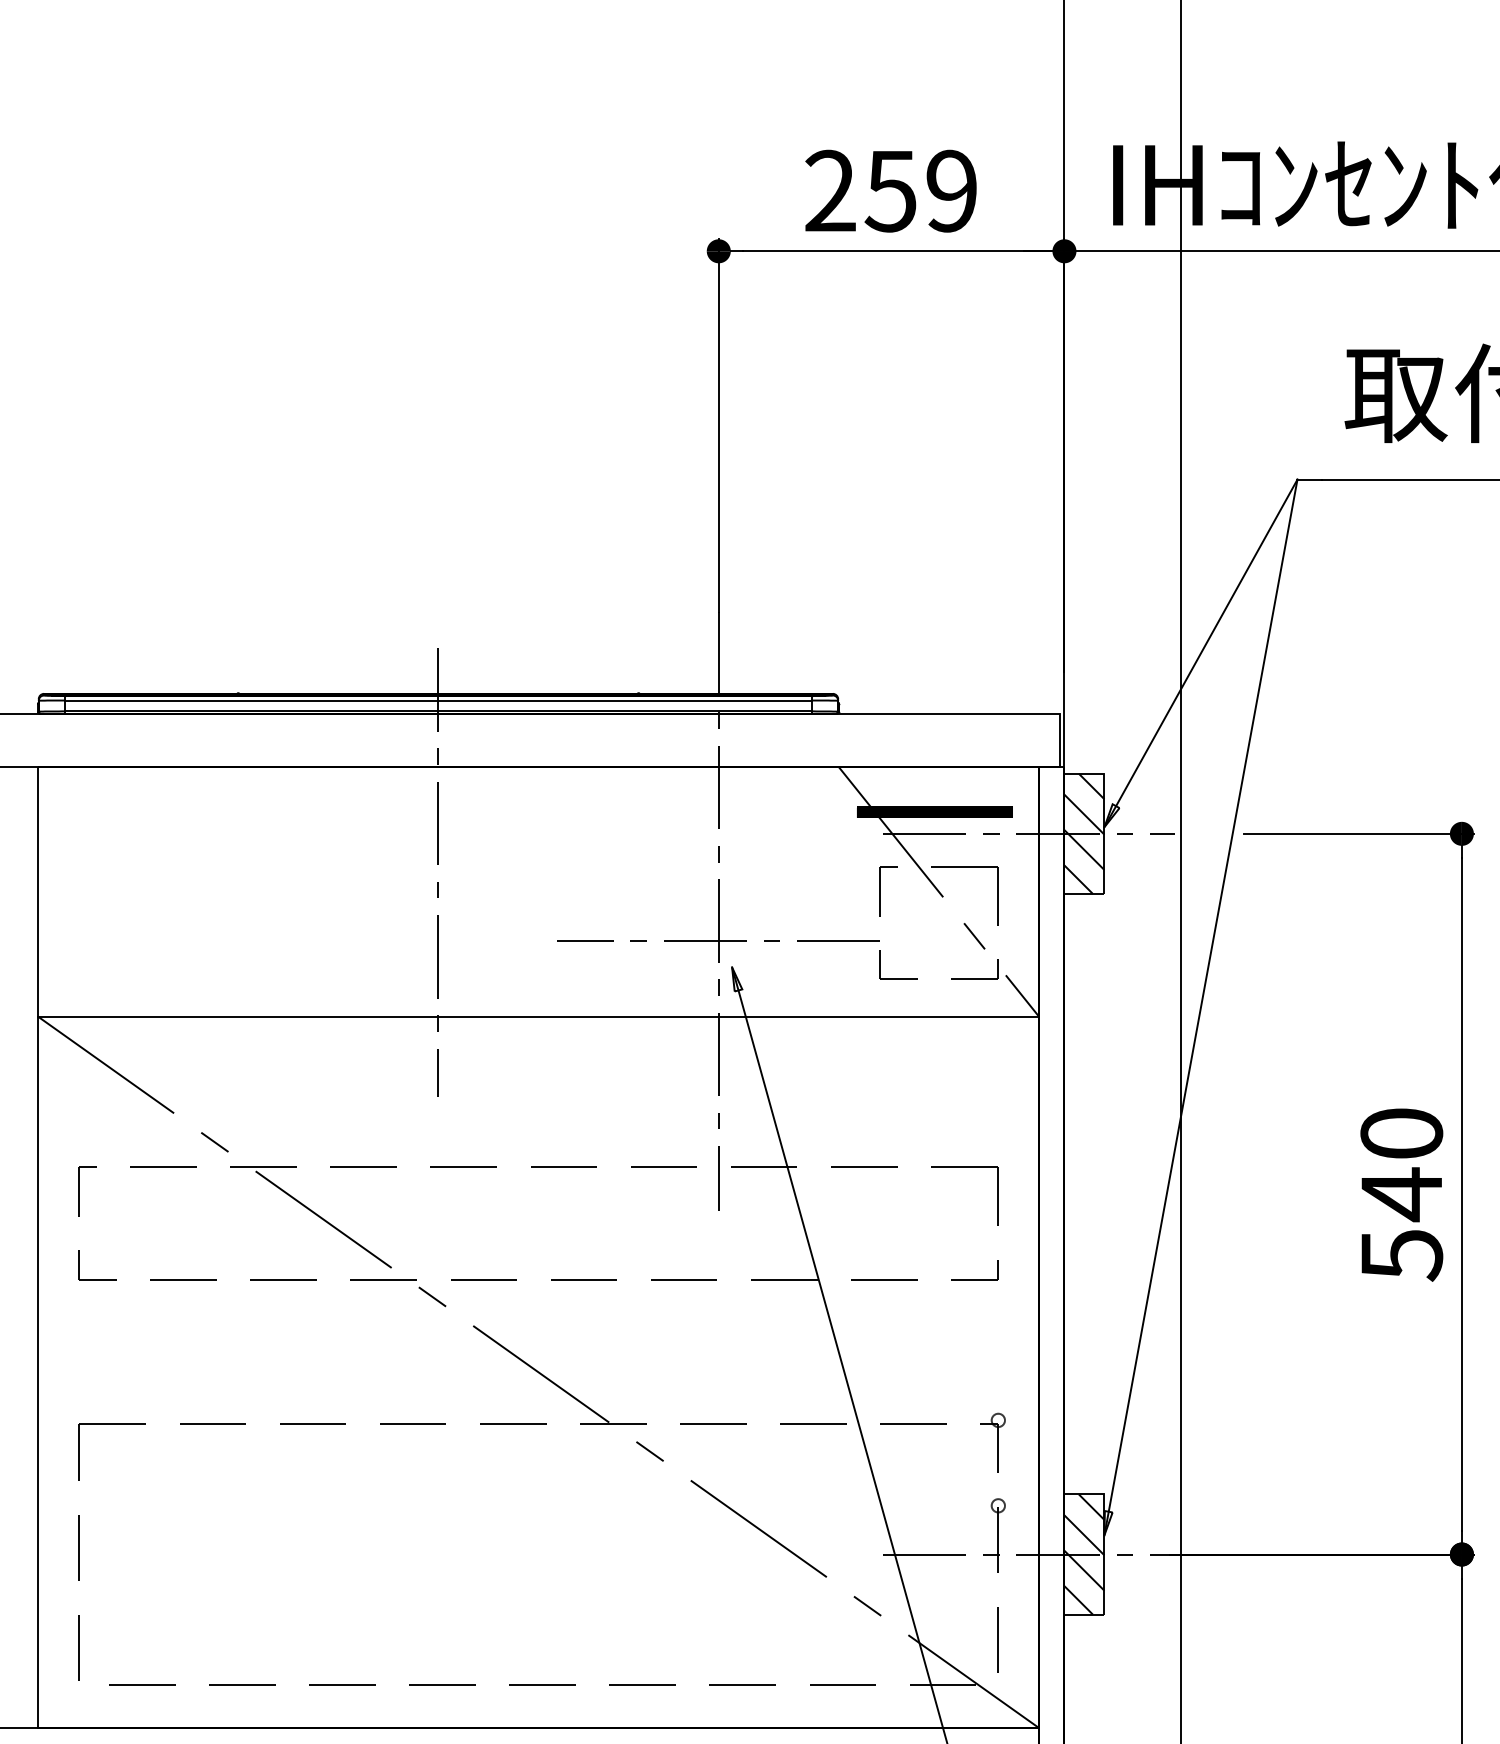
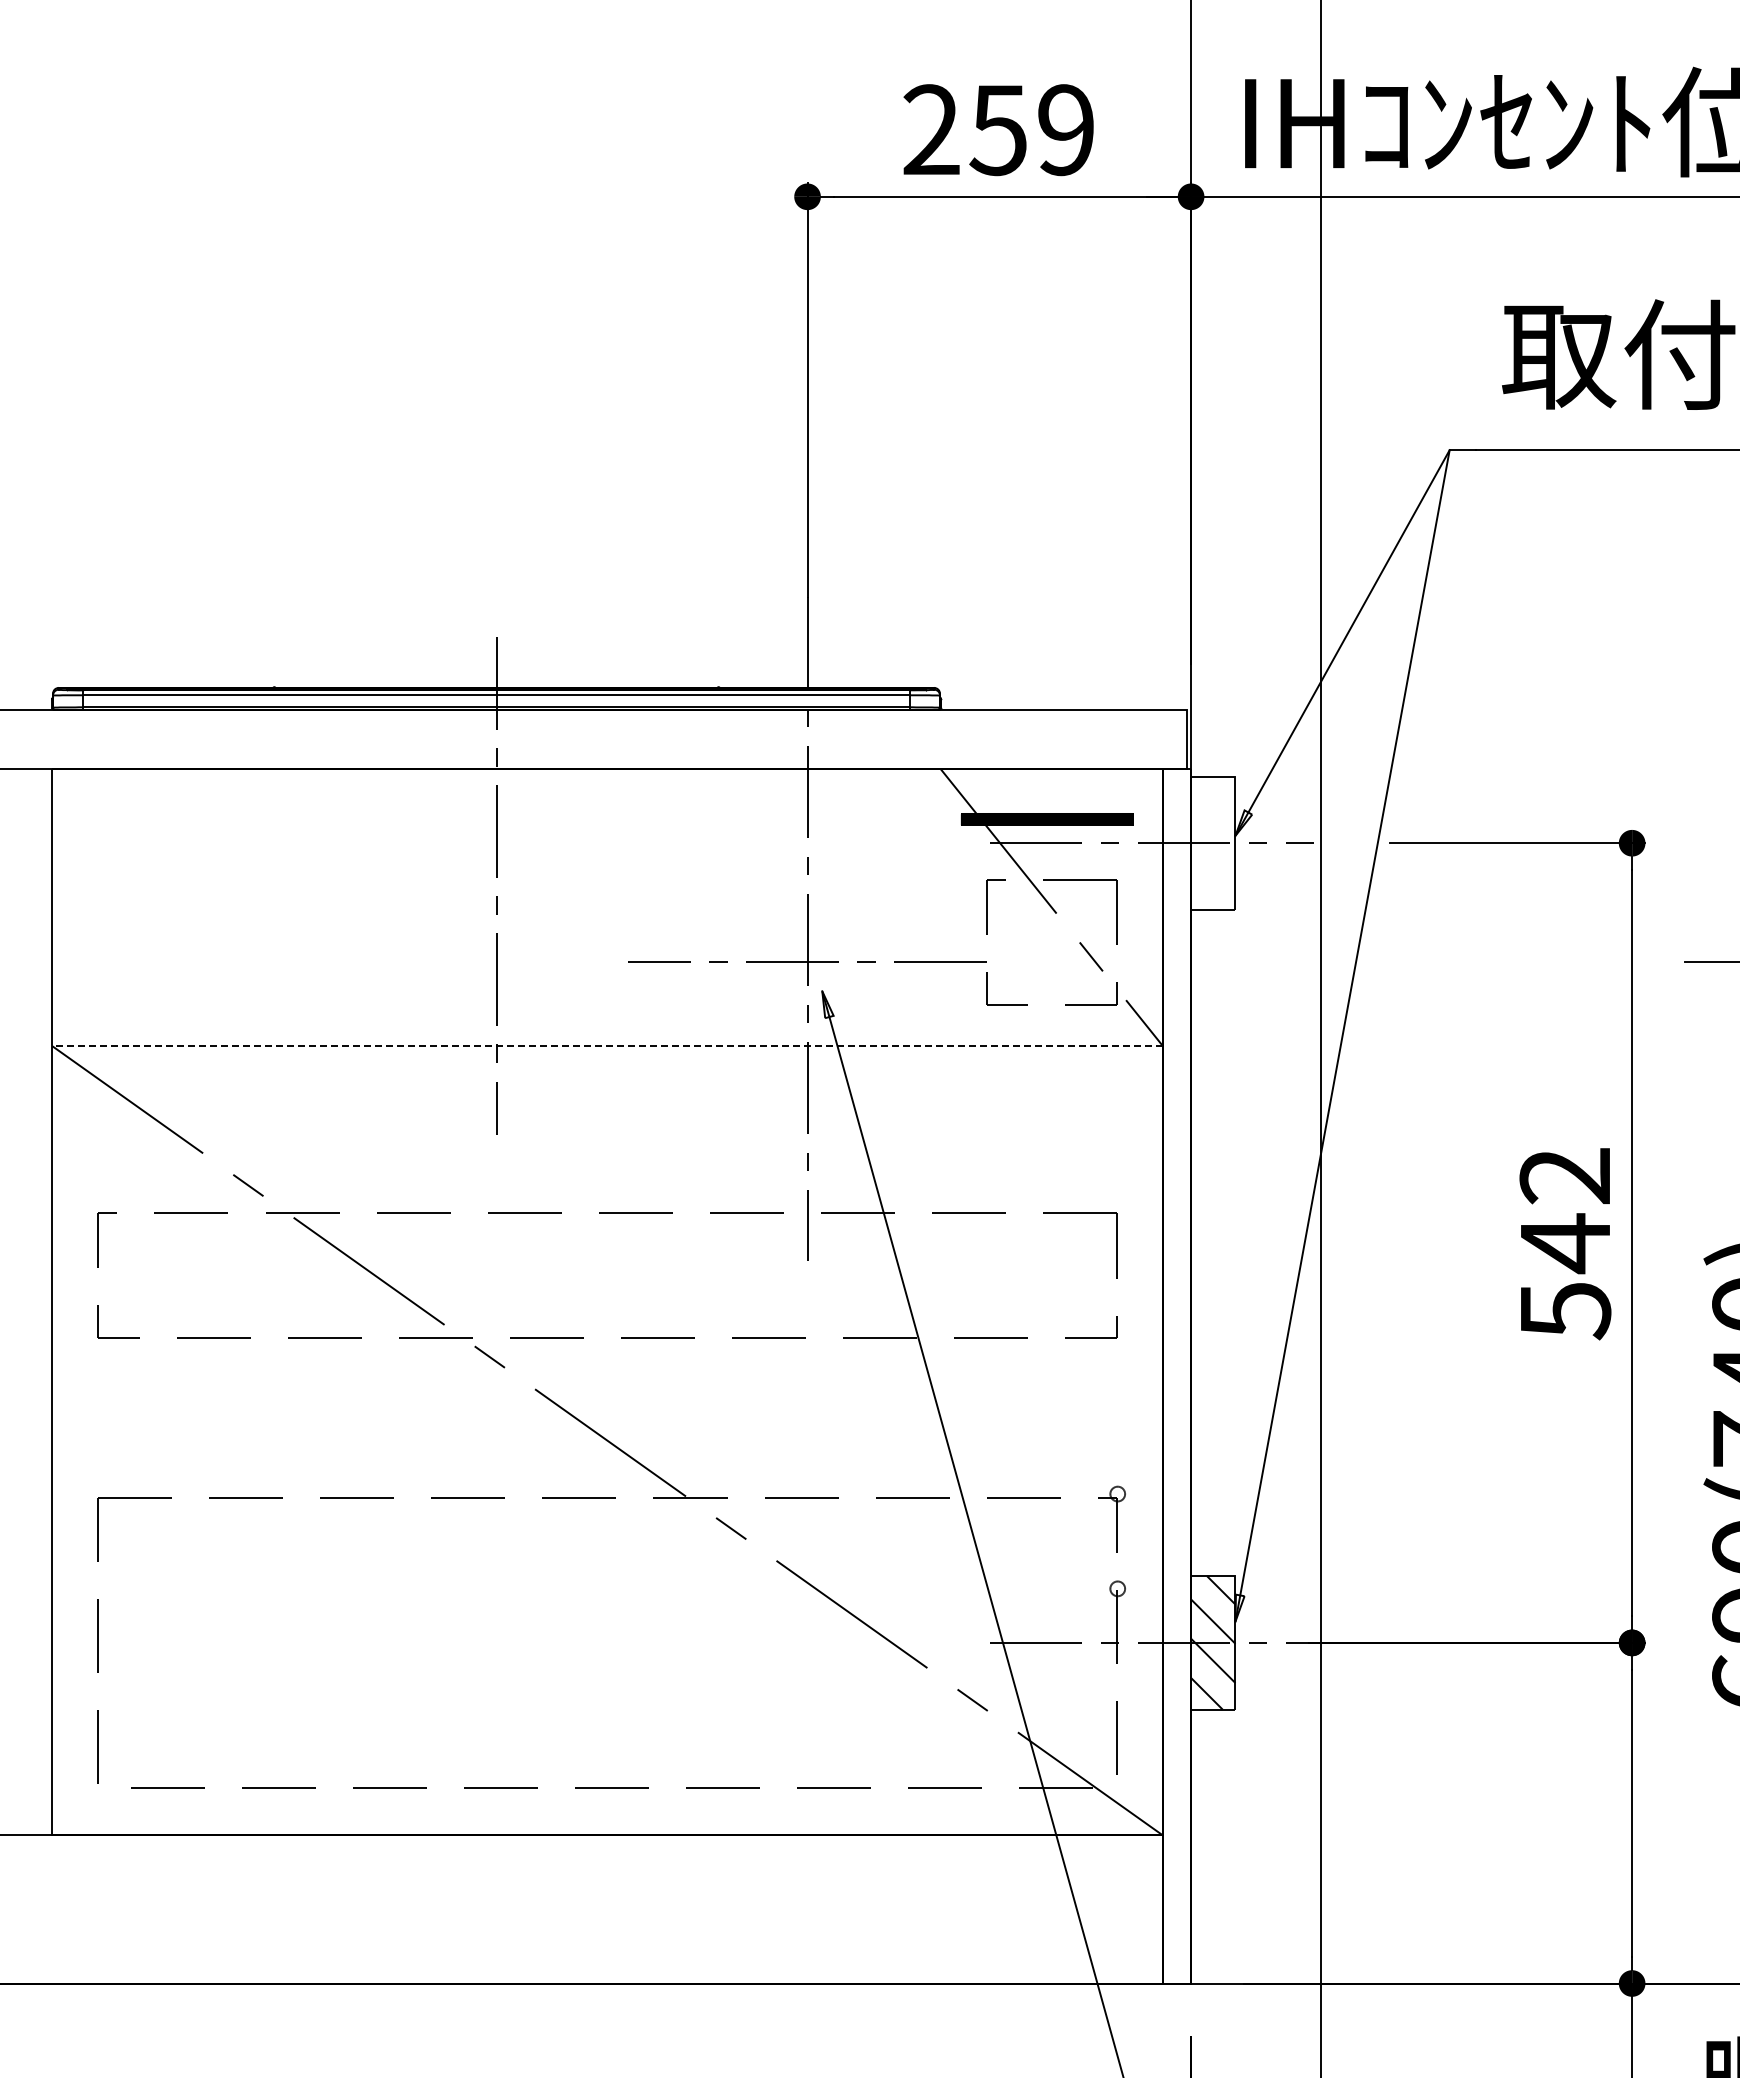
hatch: (1084, 833) -> (1213, 842), removed
line: (538, 1017) -> (607, 1046), solid -> dashed
text: (1401, 1134) -> (1565, 1176), 540 -> 542

